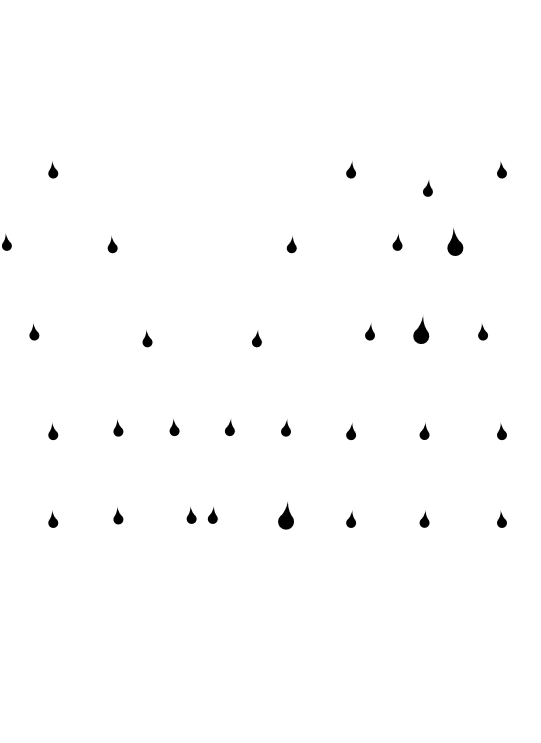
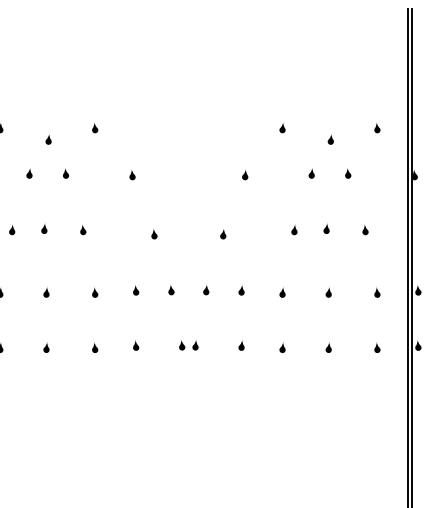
part: (456, 242) -> (348, 173), size x0.62
part: (421, 329) -> (326, 228), size x0.62
part: (285, 515) -> (241, 345), size x0.62

